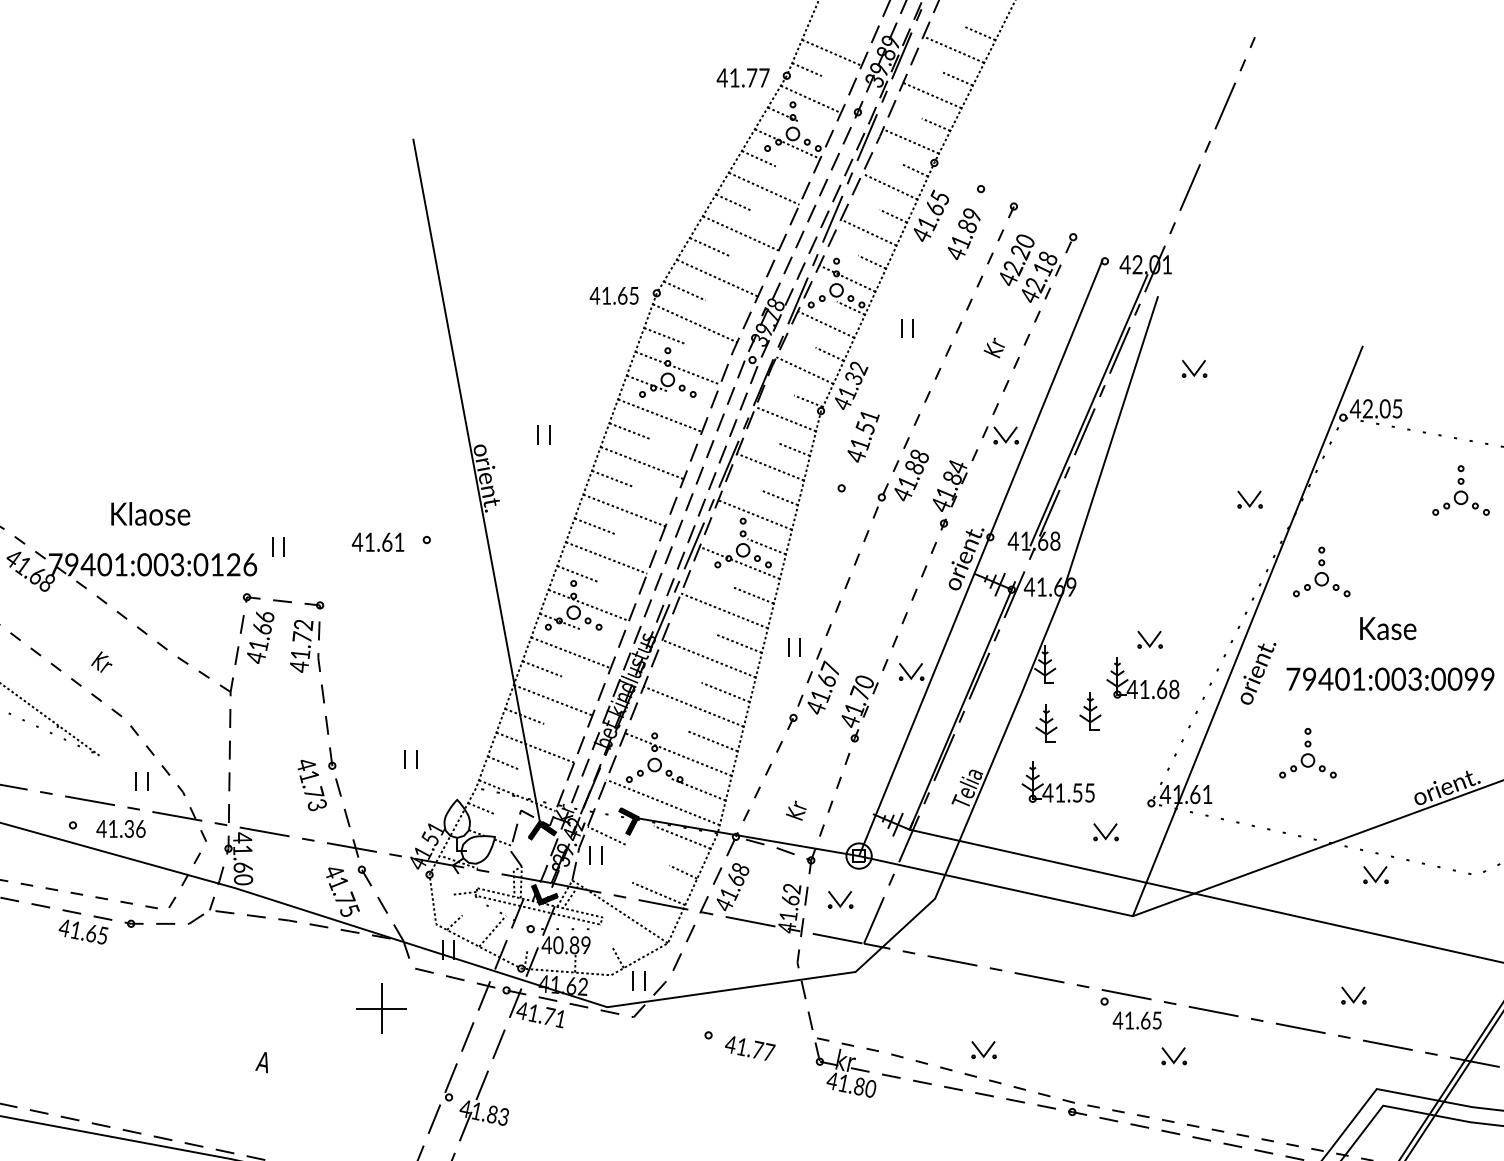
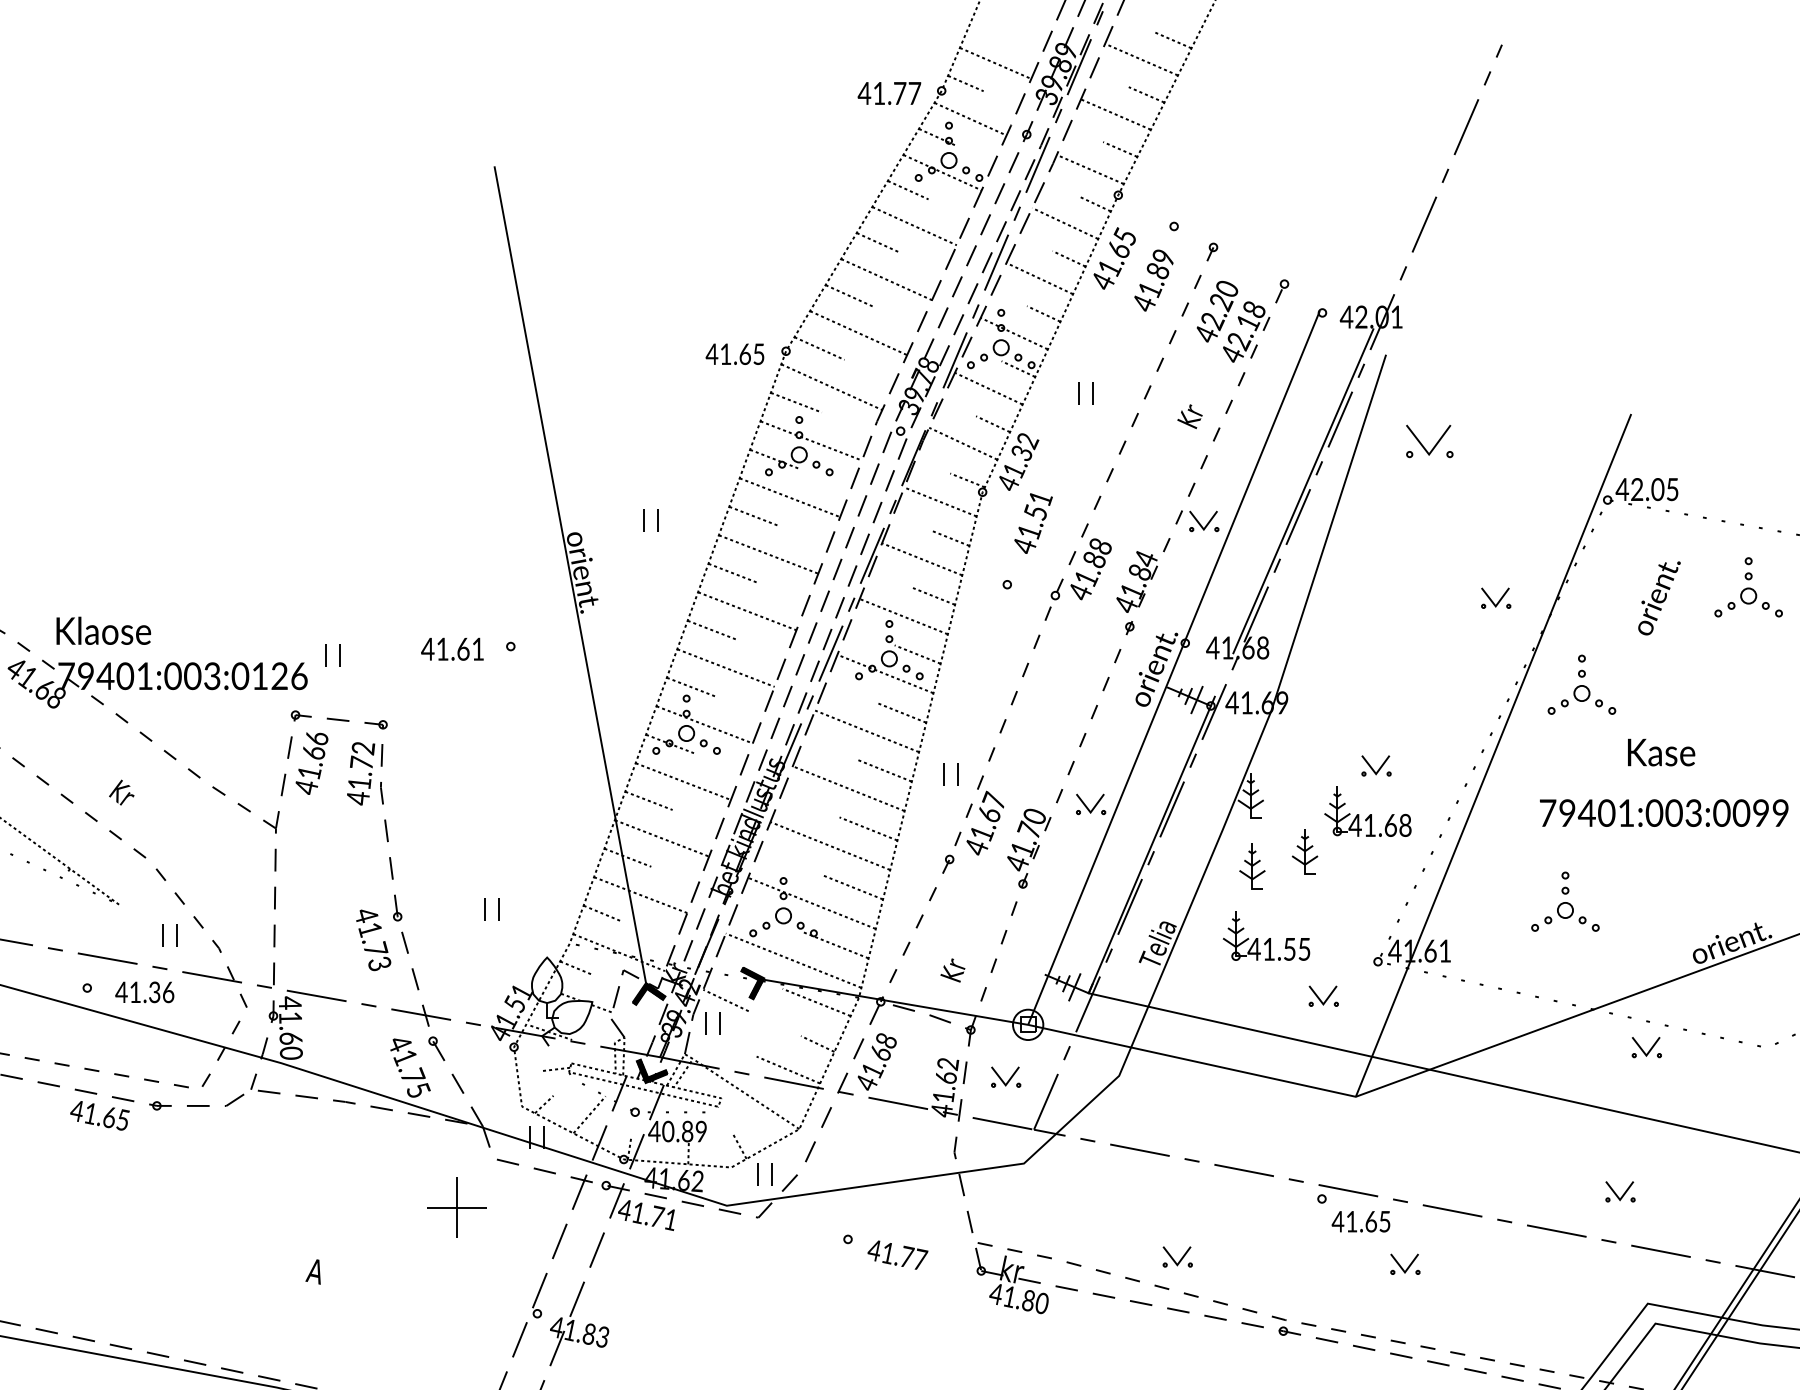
part: (1194, 368) -> (1429, 441), size x1.6
text: (150, 513) -> (103, 630), moved
text: (1258, 673) -> (1659, 598), moved

